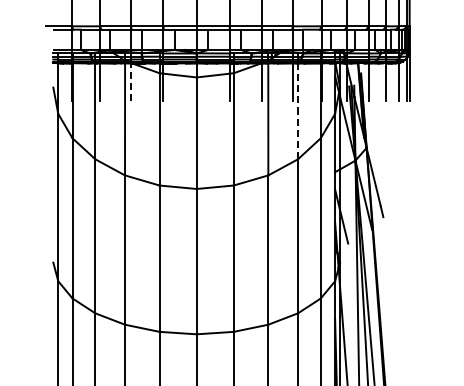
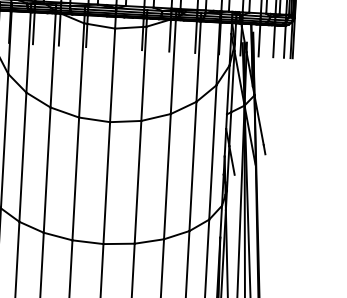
line: (130, 82) -> (59, 29), dashed -> solid
line: (298, 111) -> (199, 61), dashed -> solid

